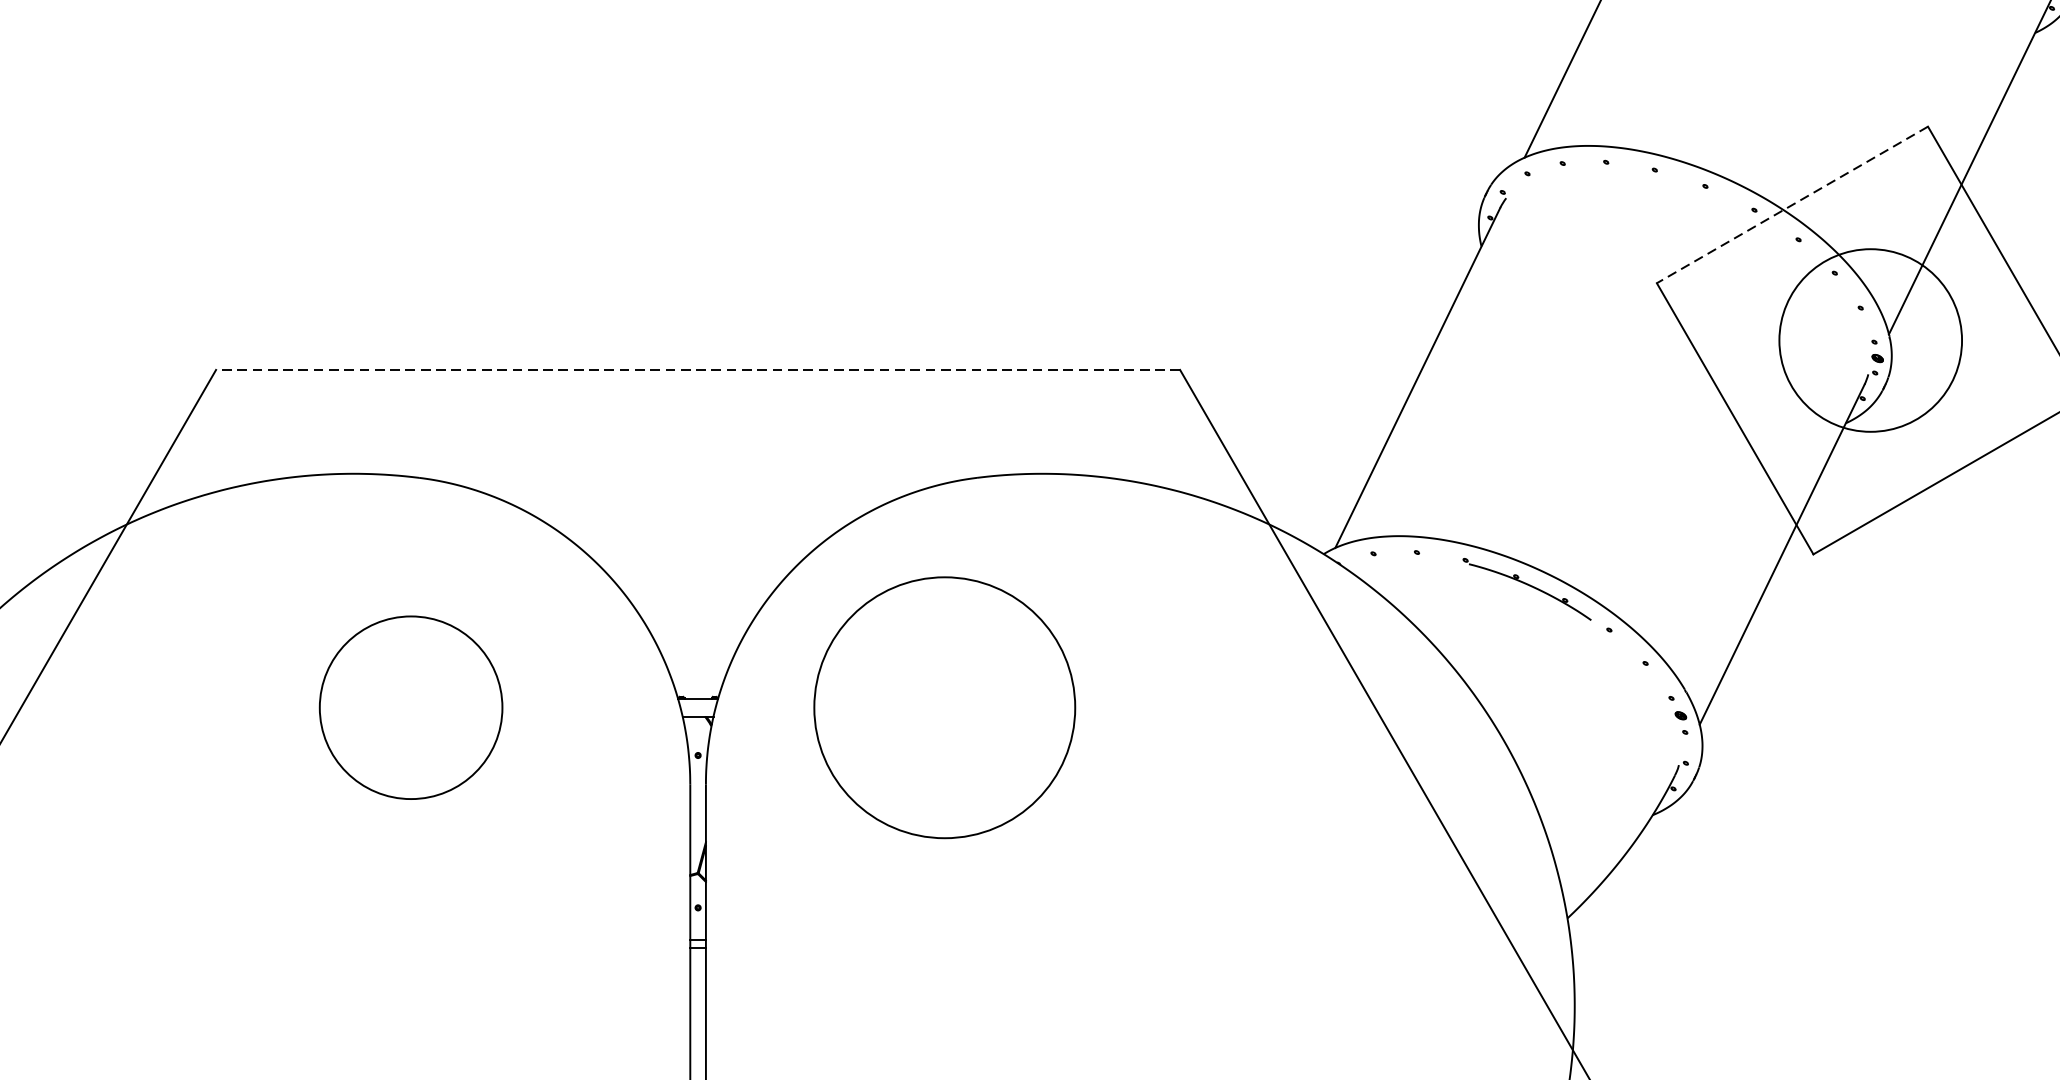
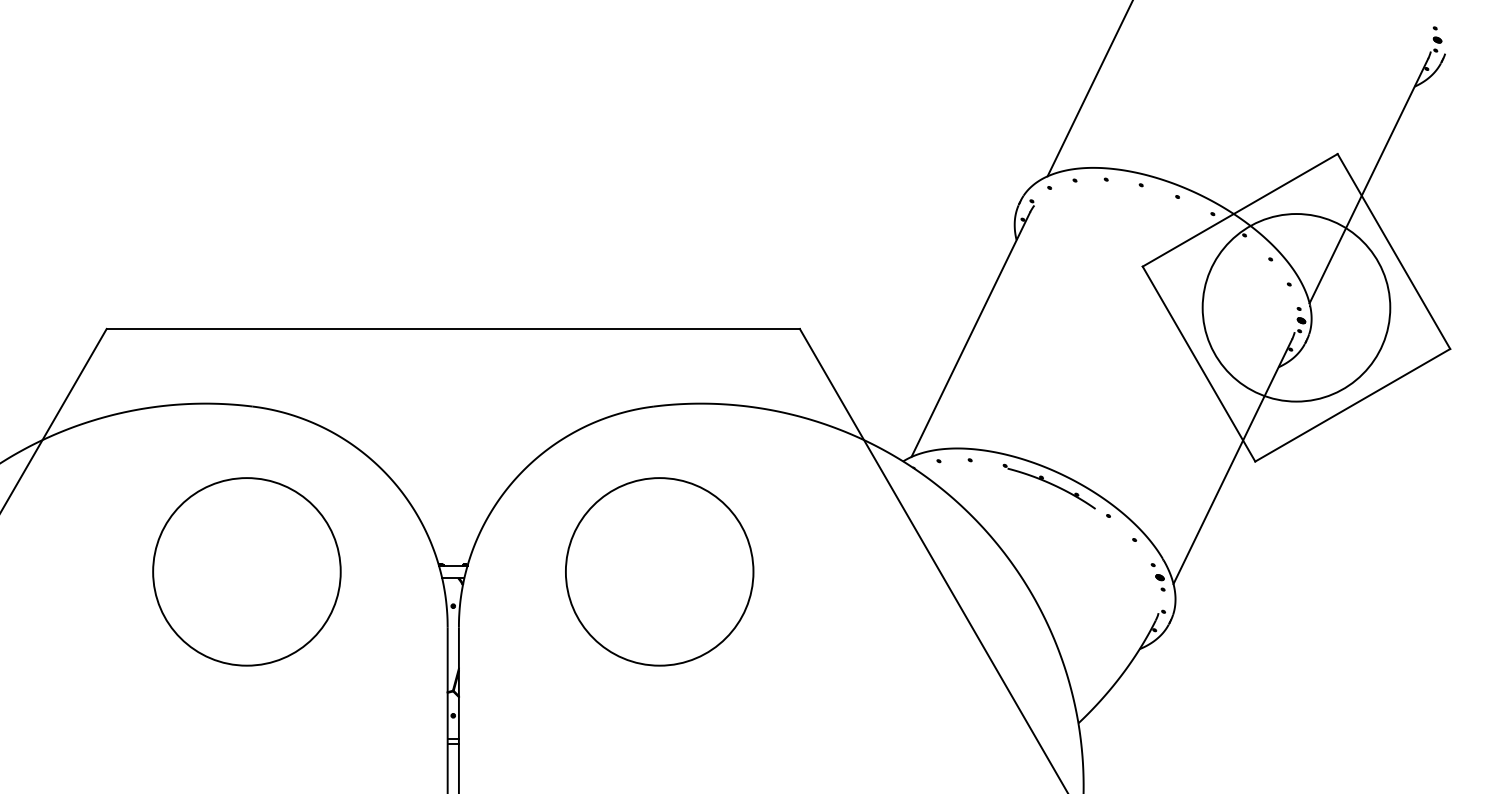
line: (1792, 205) -> (1240, 210), dashed -> solid
circle: (1870, 340) -> (1296, 307), size x1.43
line: (698, 369) -> (453, 328), dashed -> solid
circle: (410, 707) -> (246, 571), size x1.43
circle: (944, 707) -> (659, 571), moved

